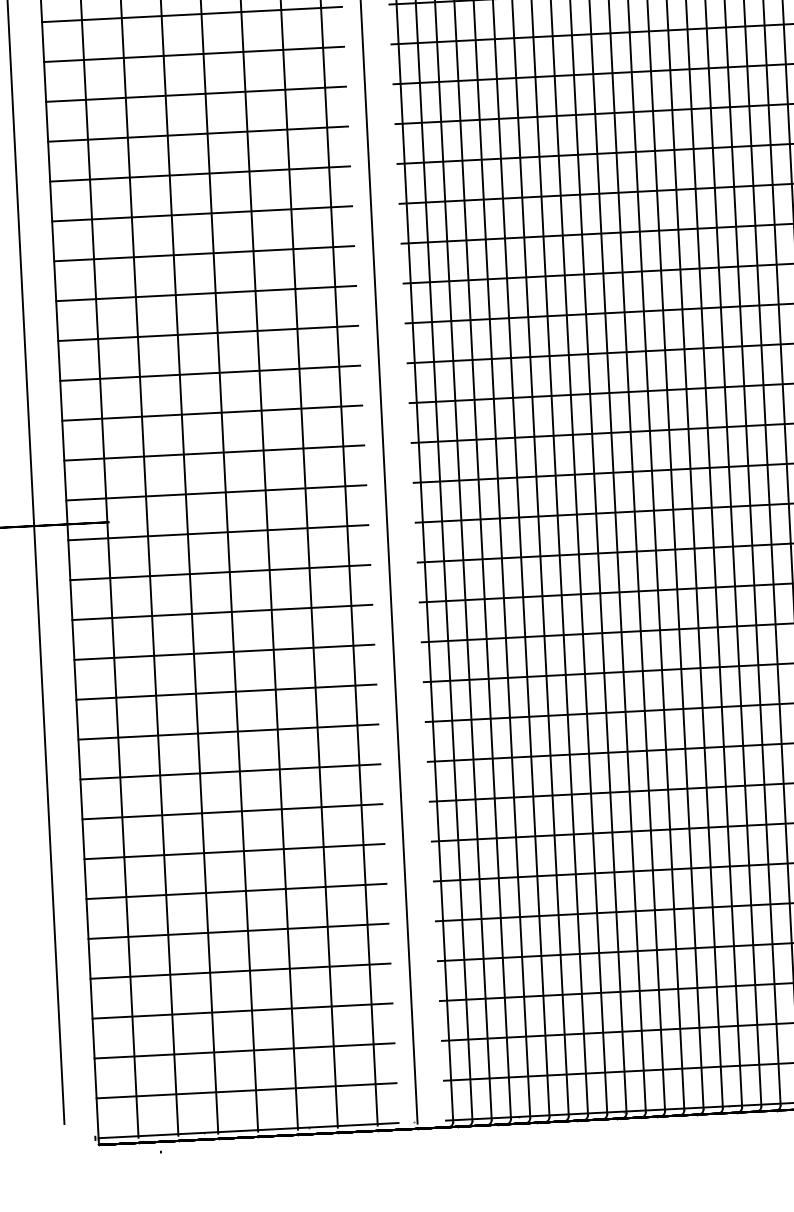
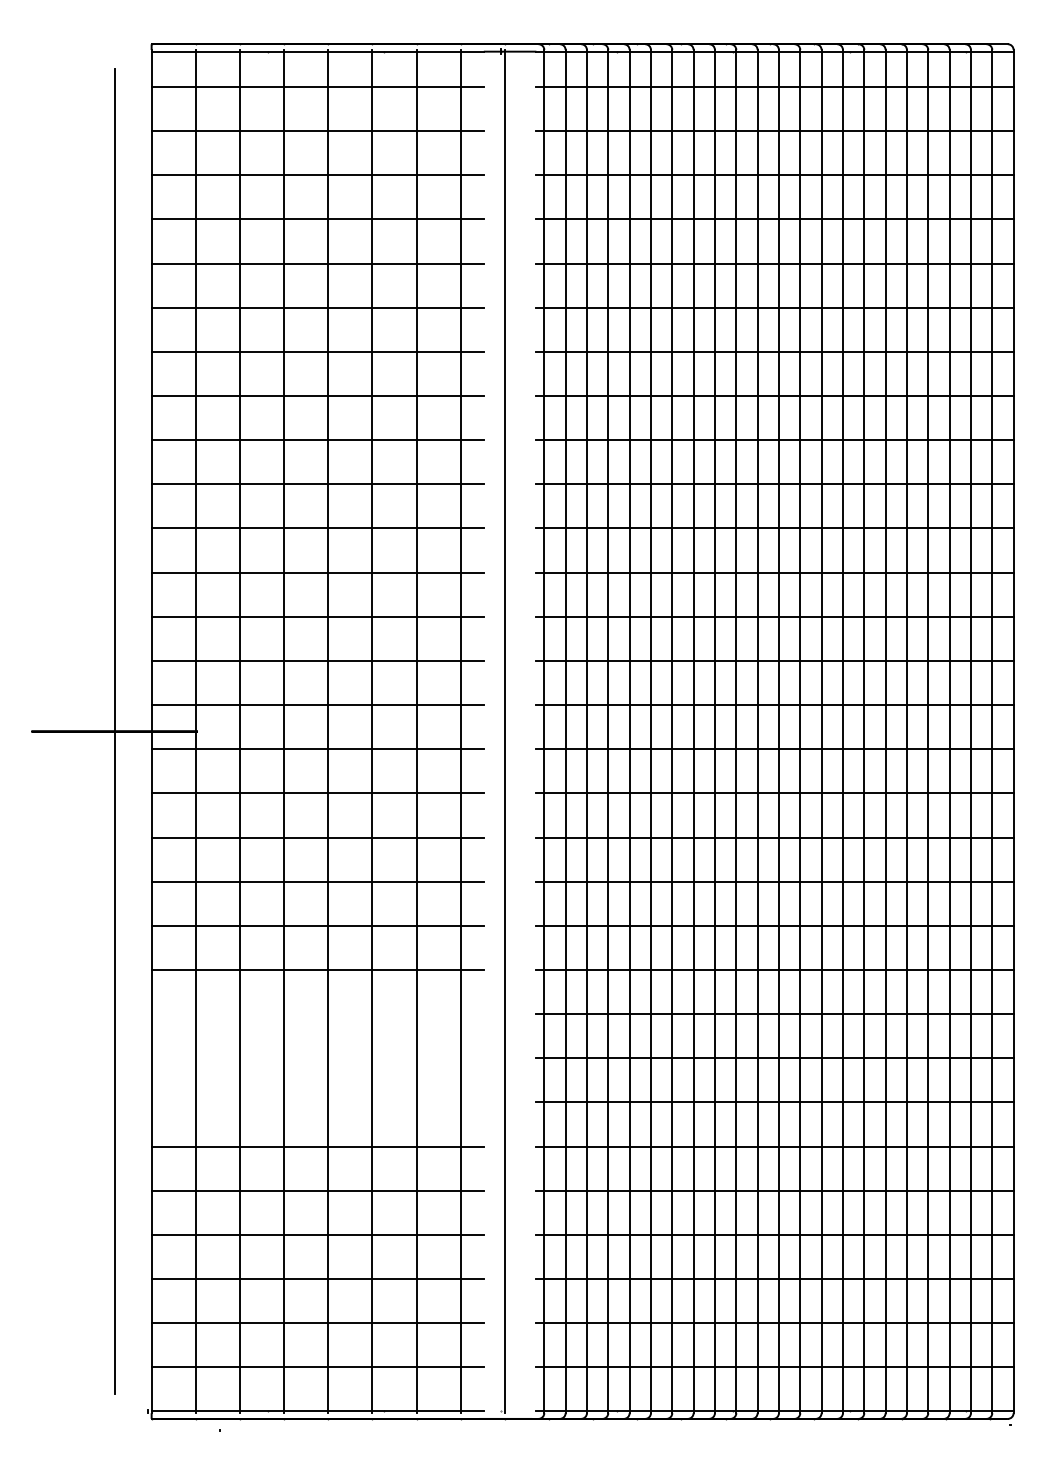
line: (230, 772) -> (317, 1014), removed
line: (232, 811) -> (317, 1058), removed
line: (234, 851) -> (317, 1102), removed

